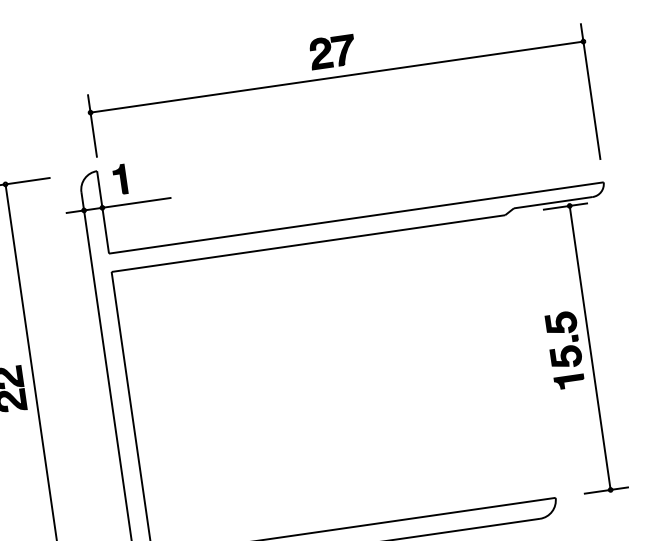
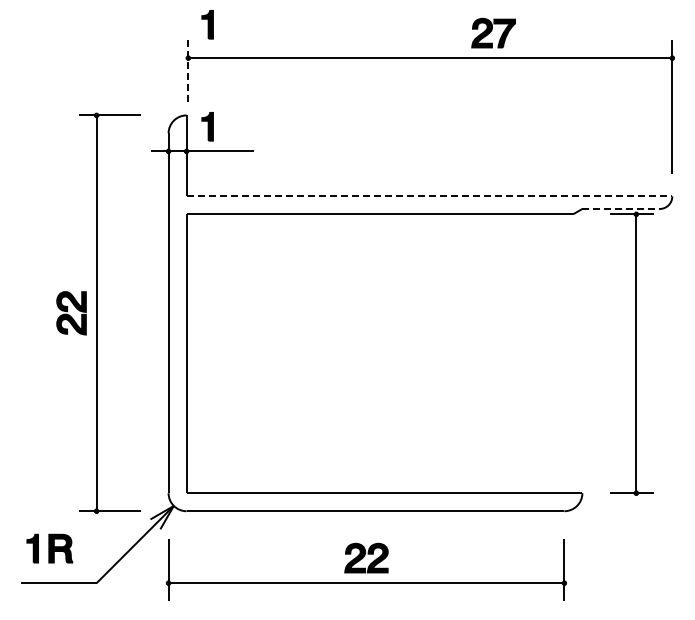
part: (332, 51) -> (493, 32), moved
part: (105, 75) -> (207, 24), added
line: (92, 125) -> (188, 70), solid -> dashed
line: (553, 202) -> (621, 208), solid -> dashed
line: (356, 218) -> (429, 196), solid -> dashed
part: (565, 350) -> (612, 352), removed

